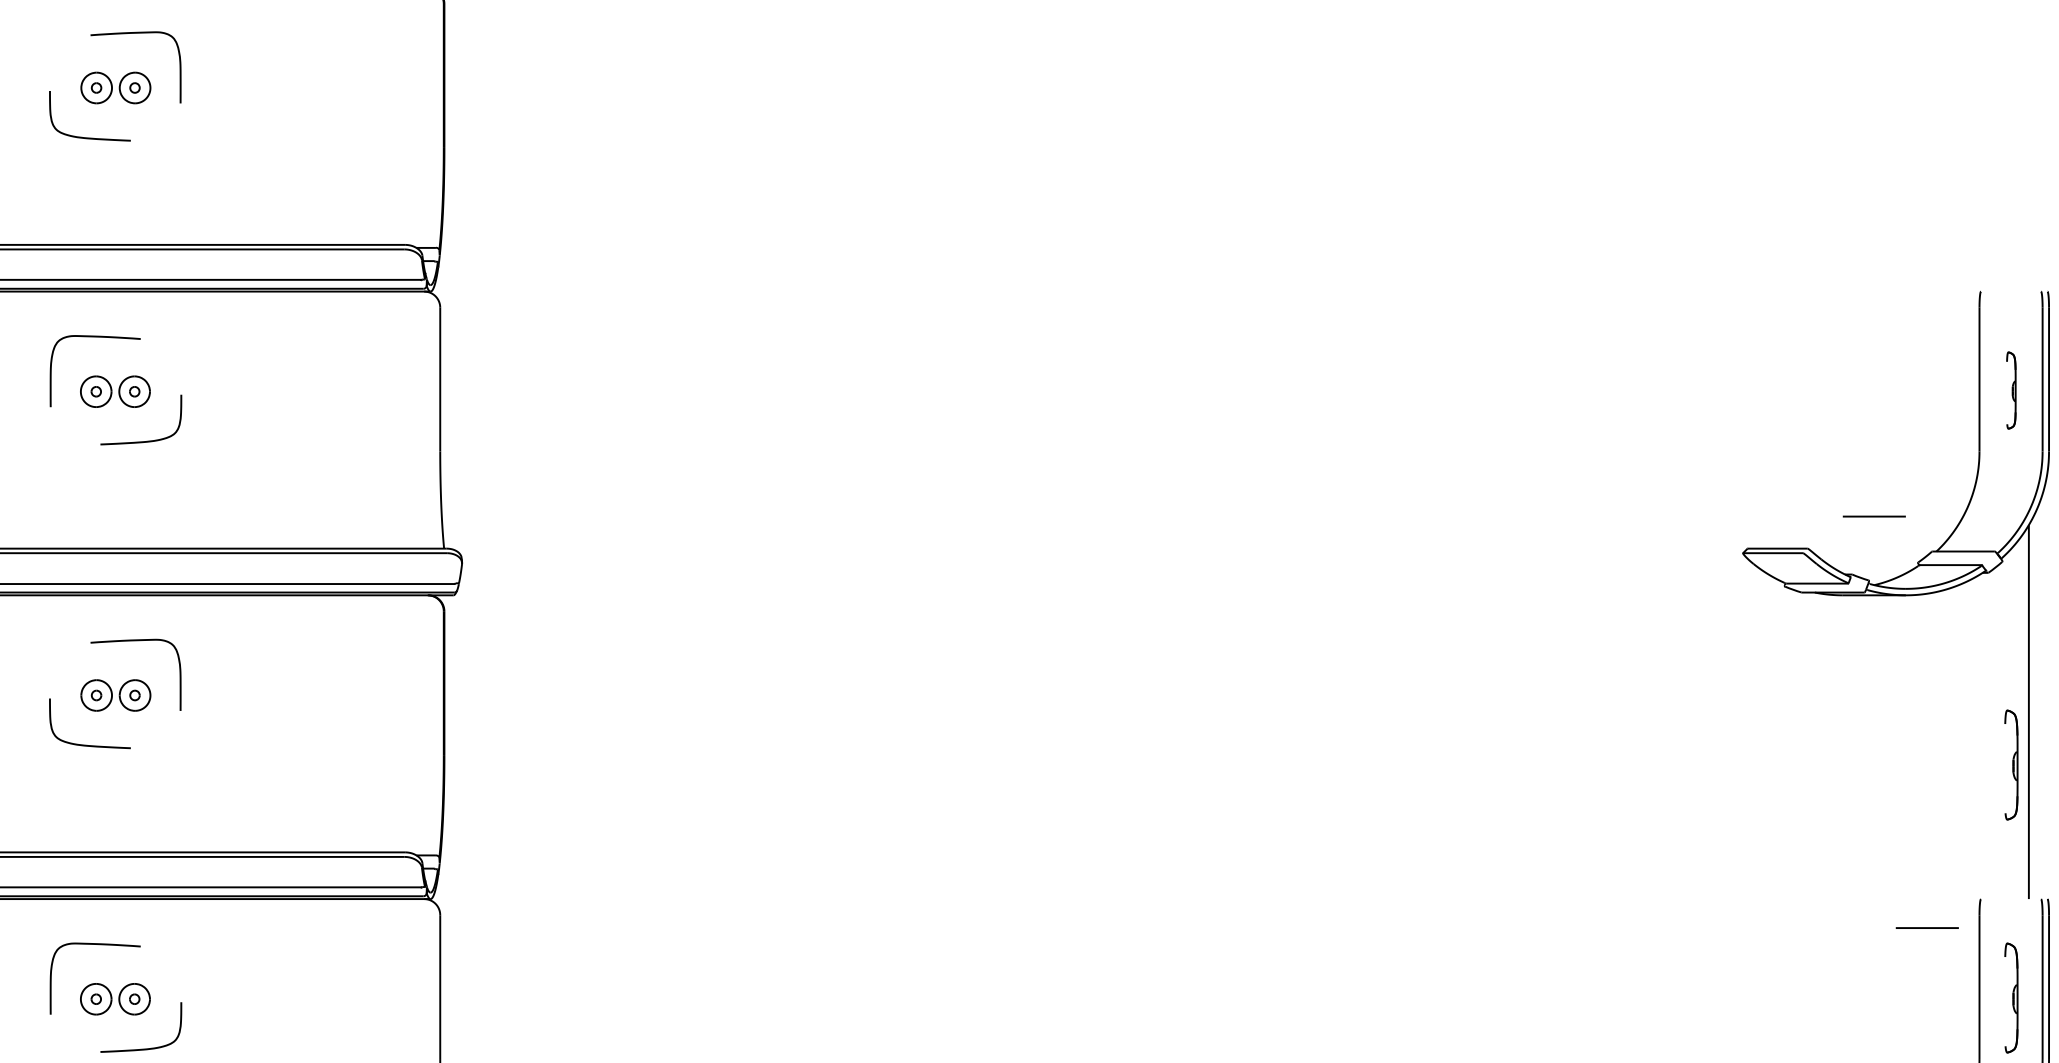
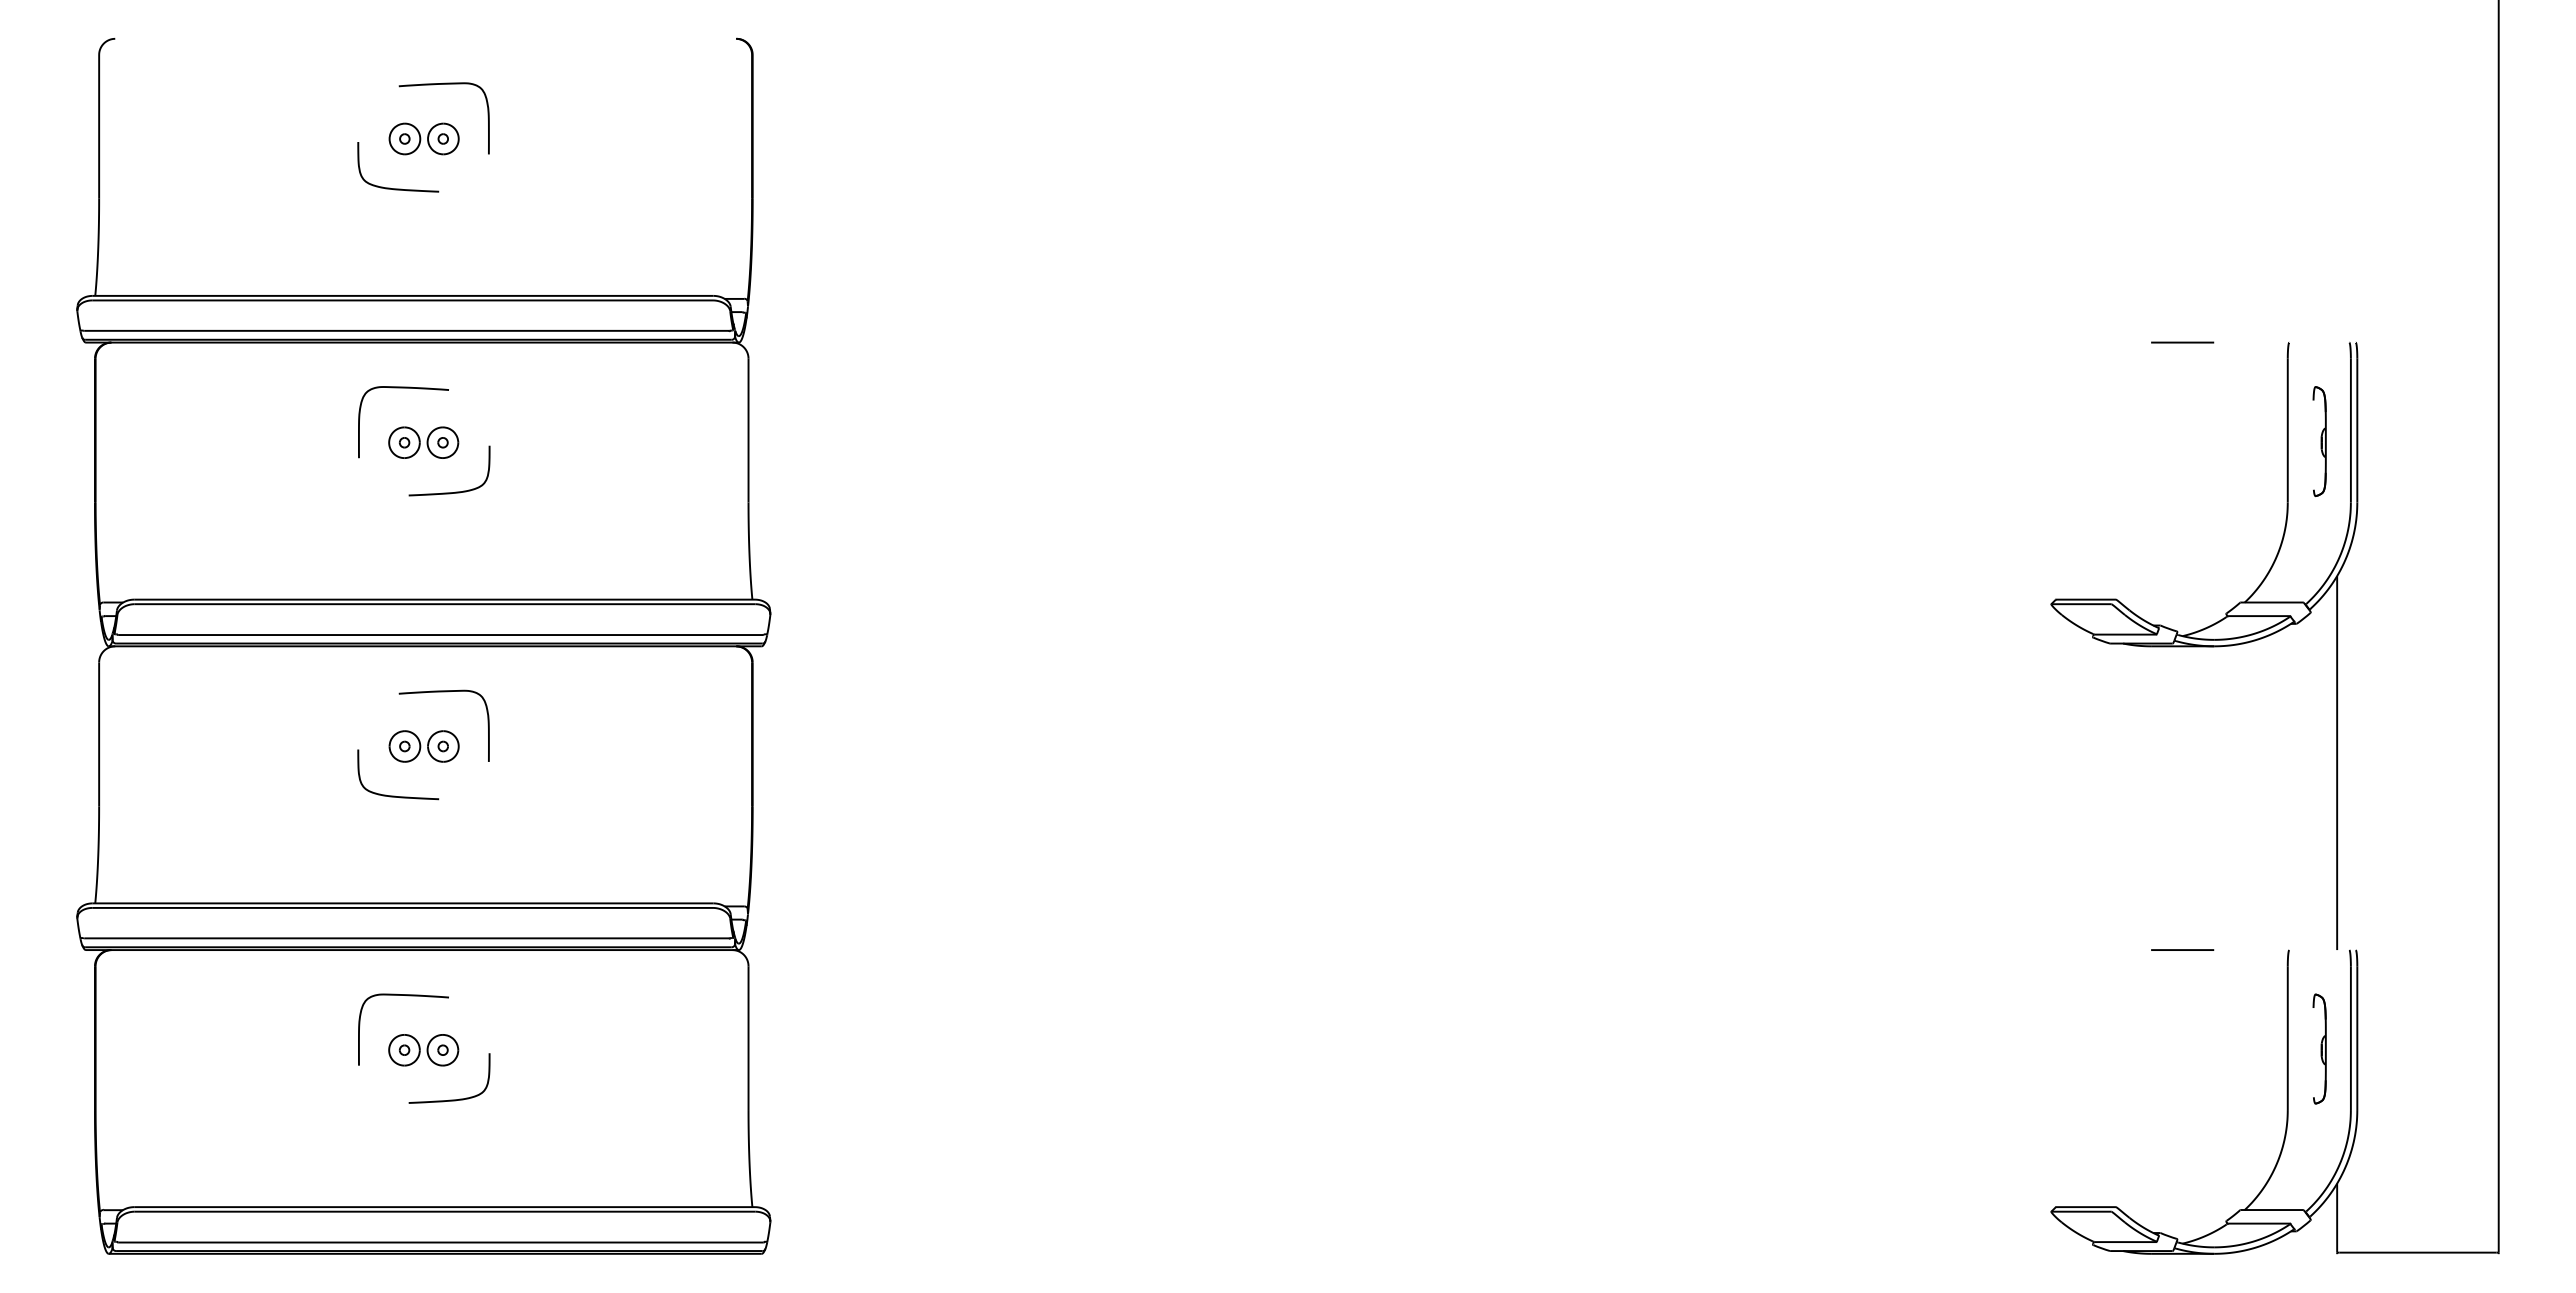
part: (2011, 390) -> (2319, 441), size x1.43
line: (1874, 516) -> (2182, 342), moved
part: (2011, 764) -> (2319, 815), removed
line: (1927, 927) -> (2182, 949), moved

